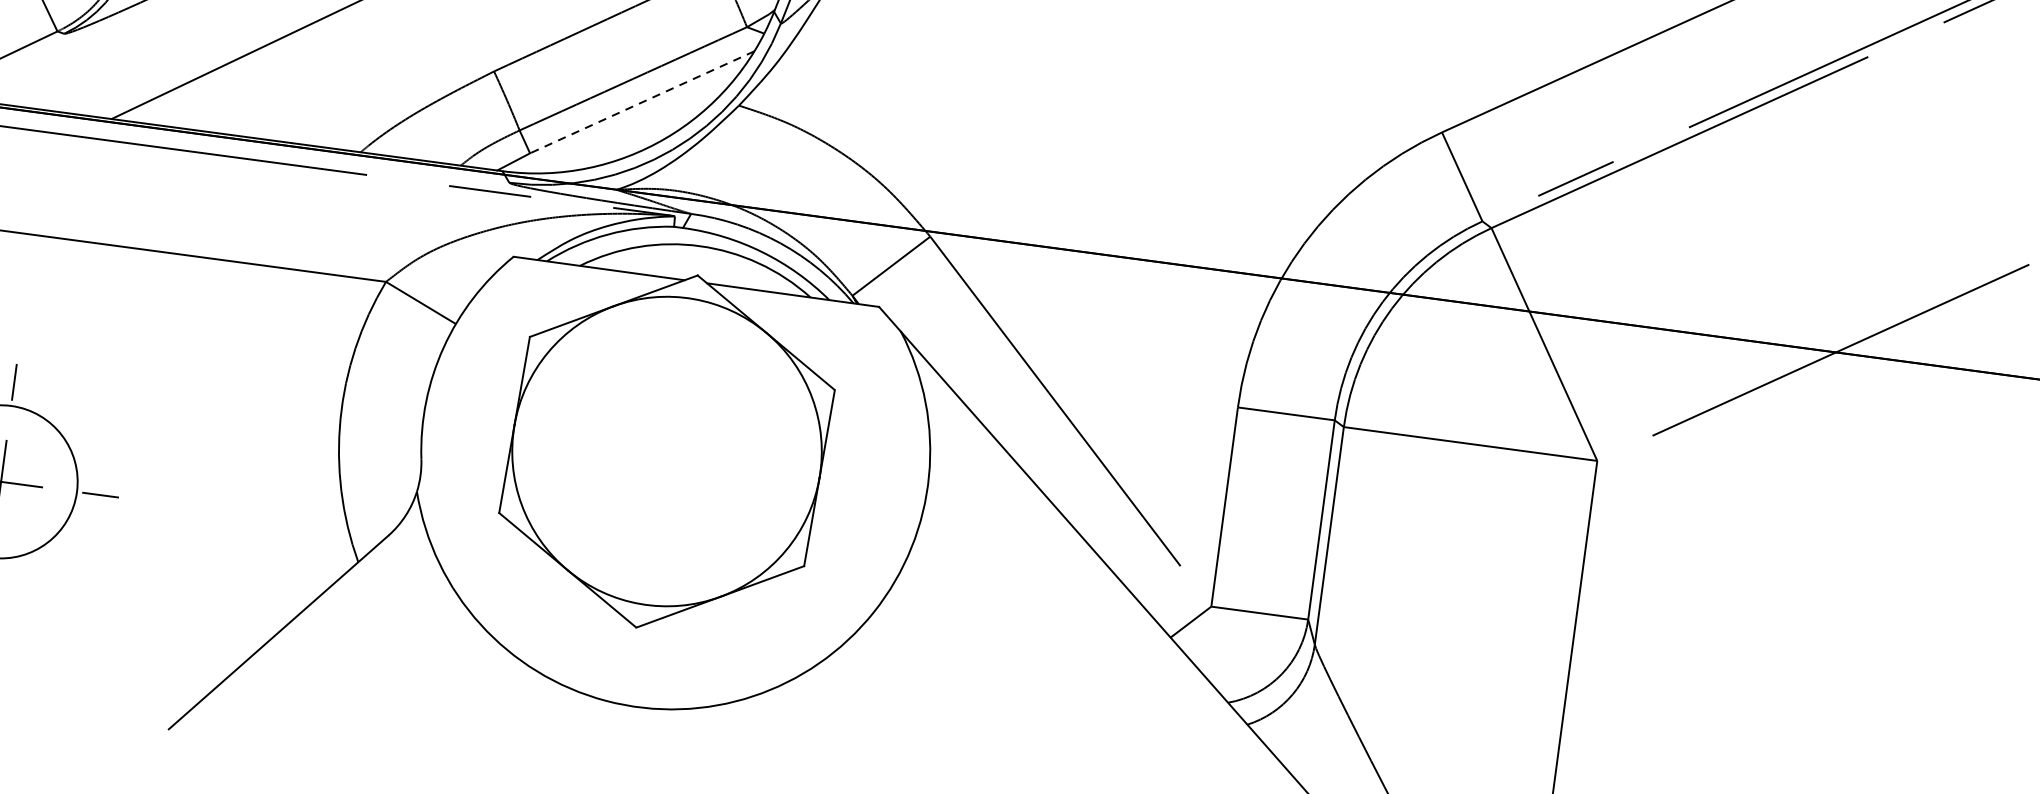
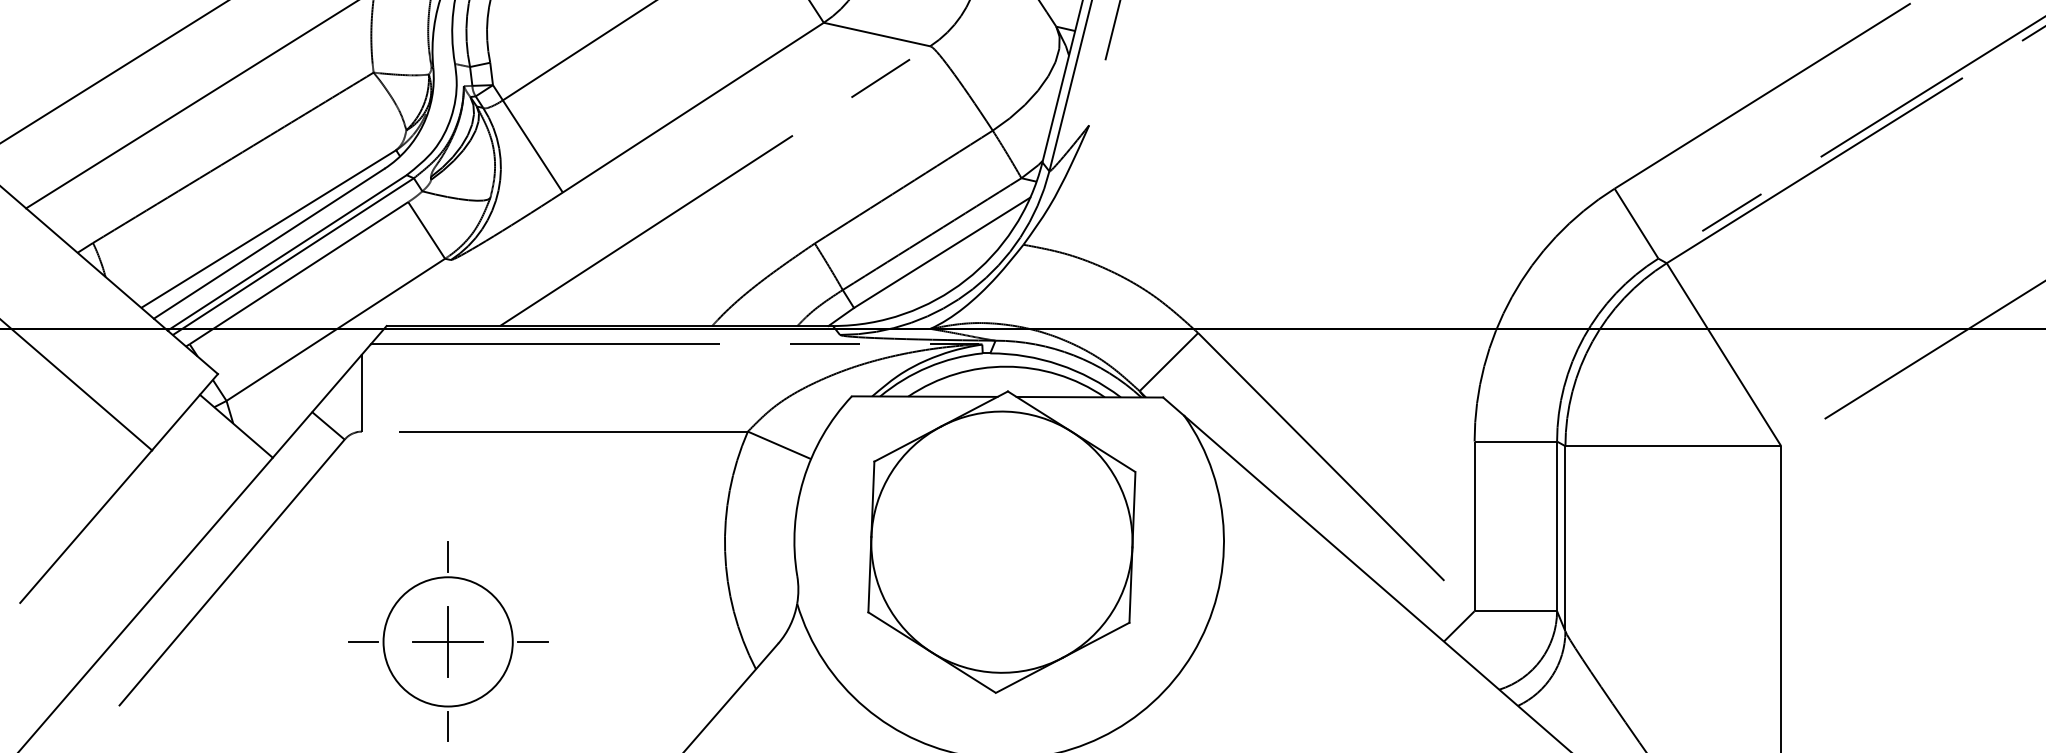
line: (641, 103) -> (941, 253), dashed -> solid

